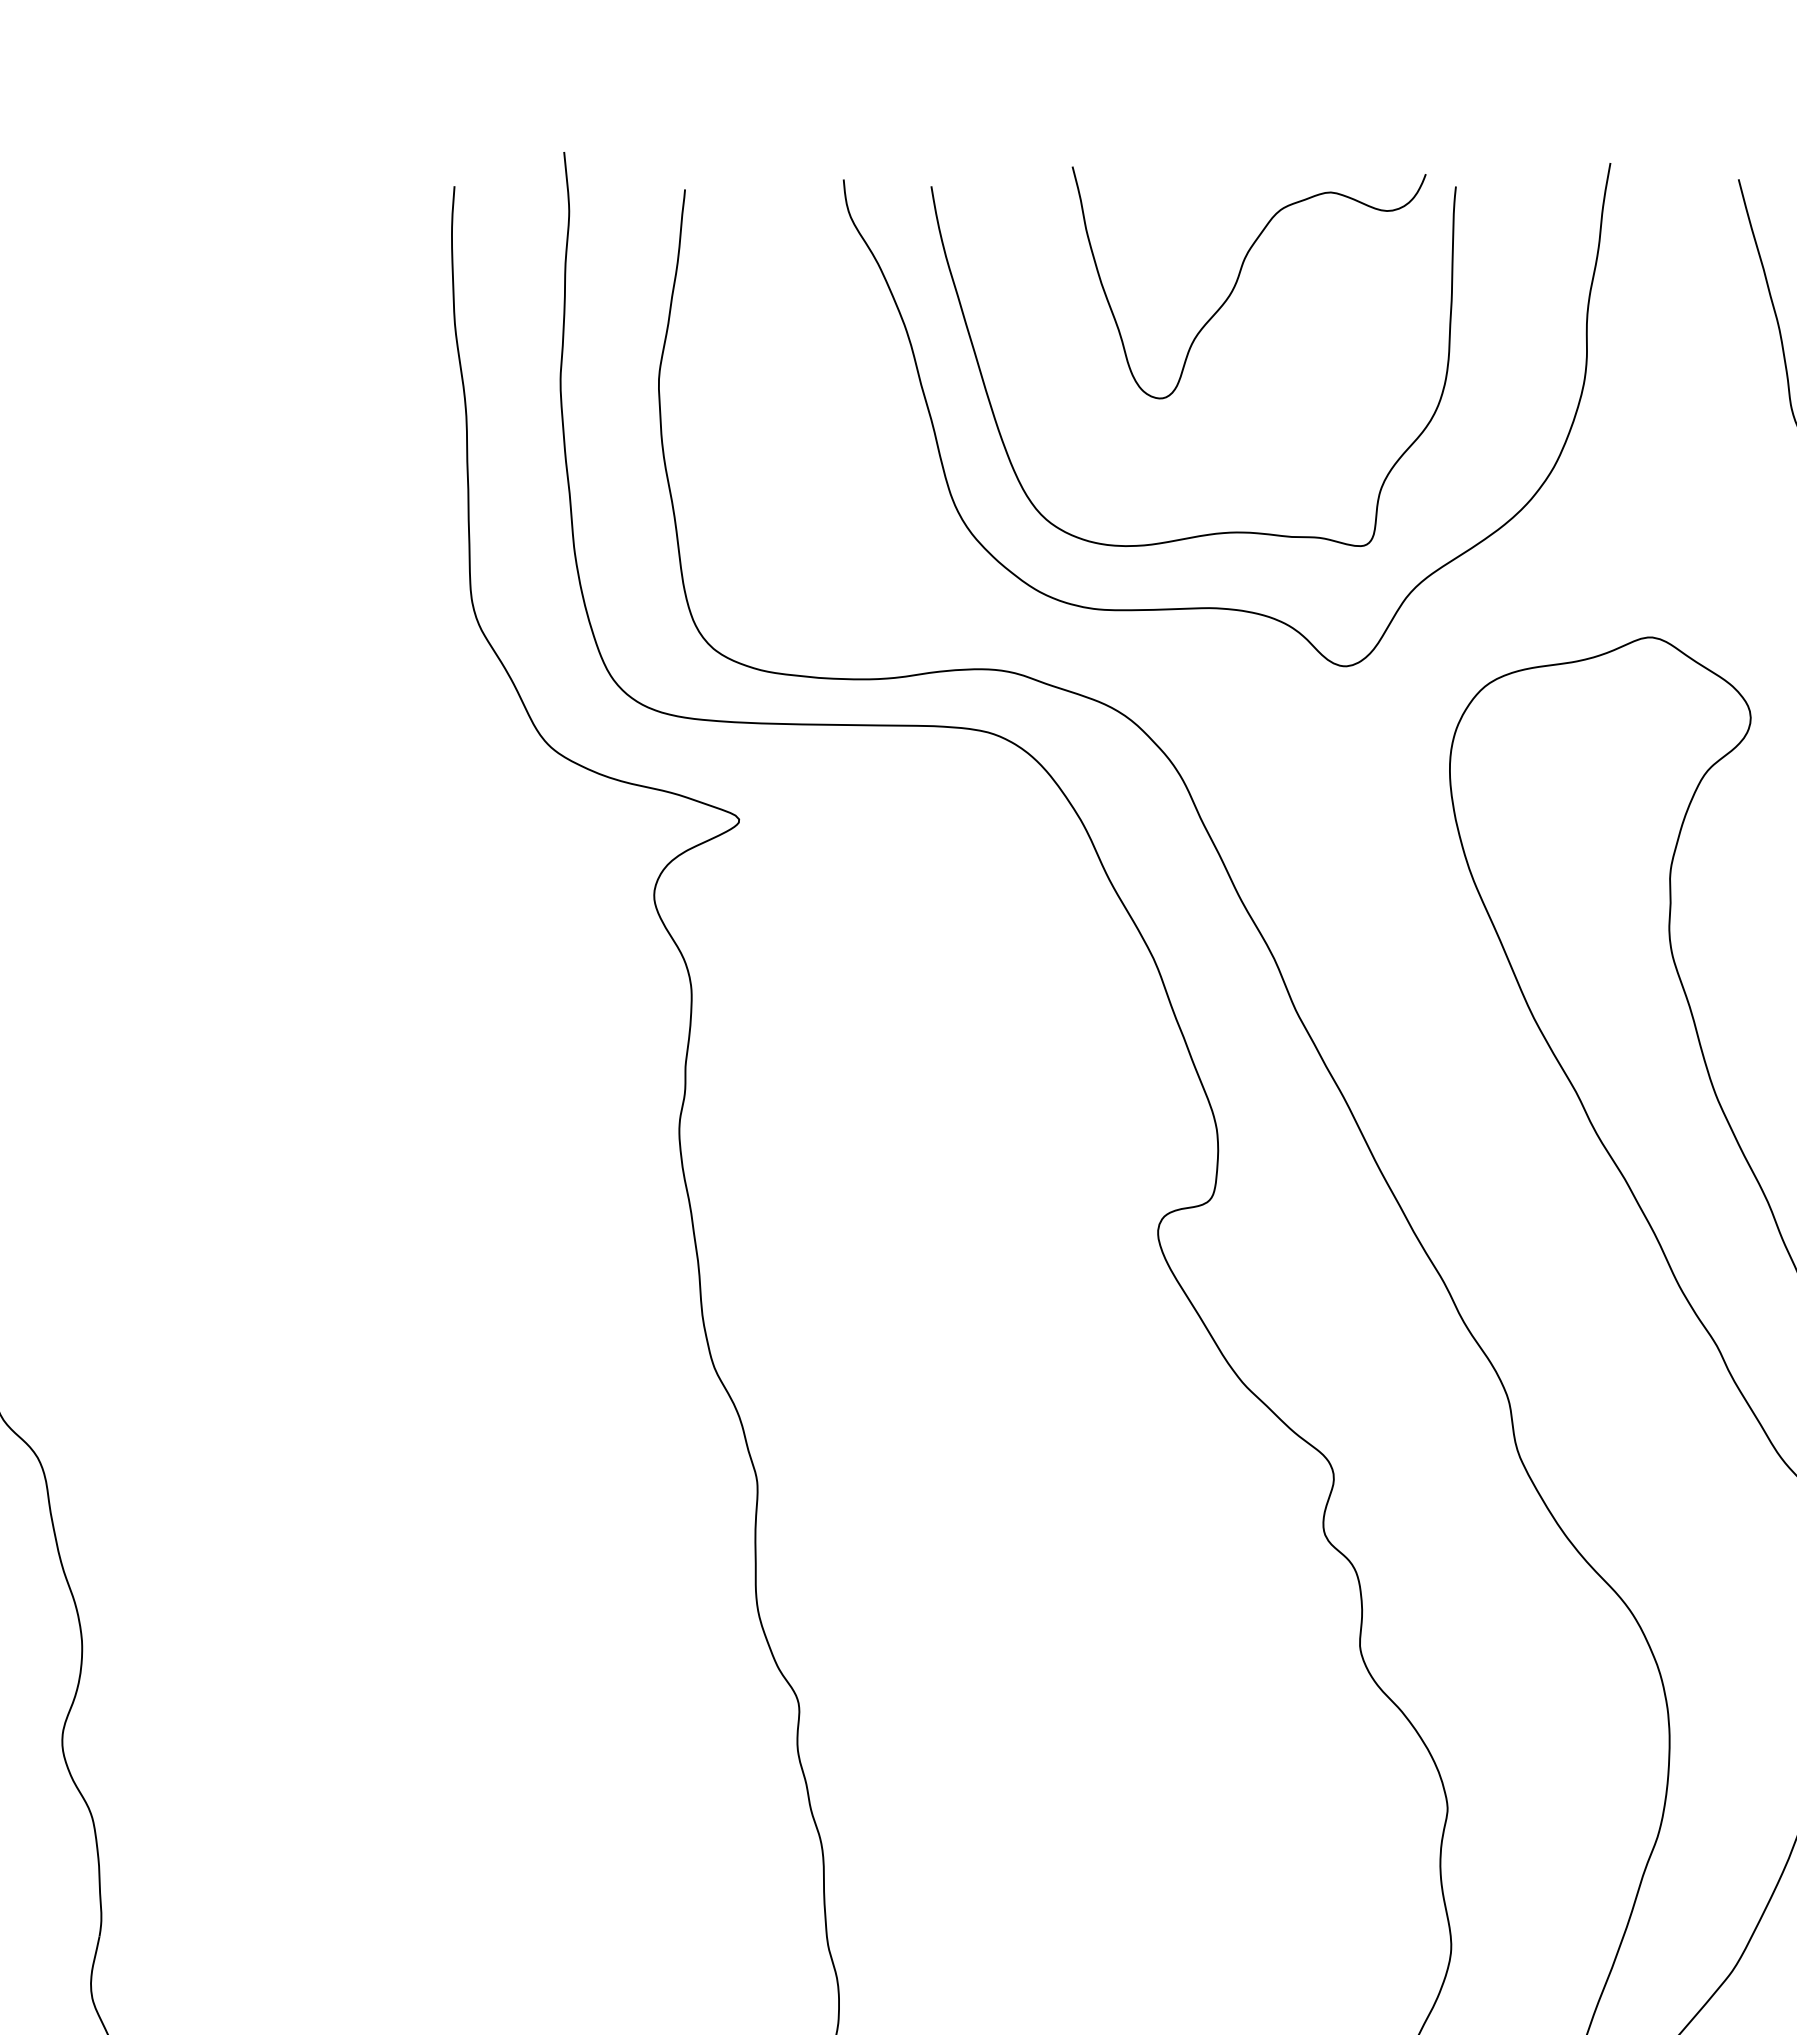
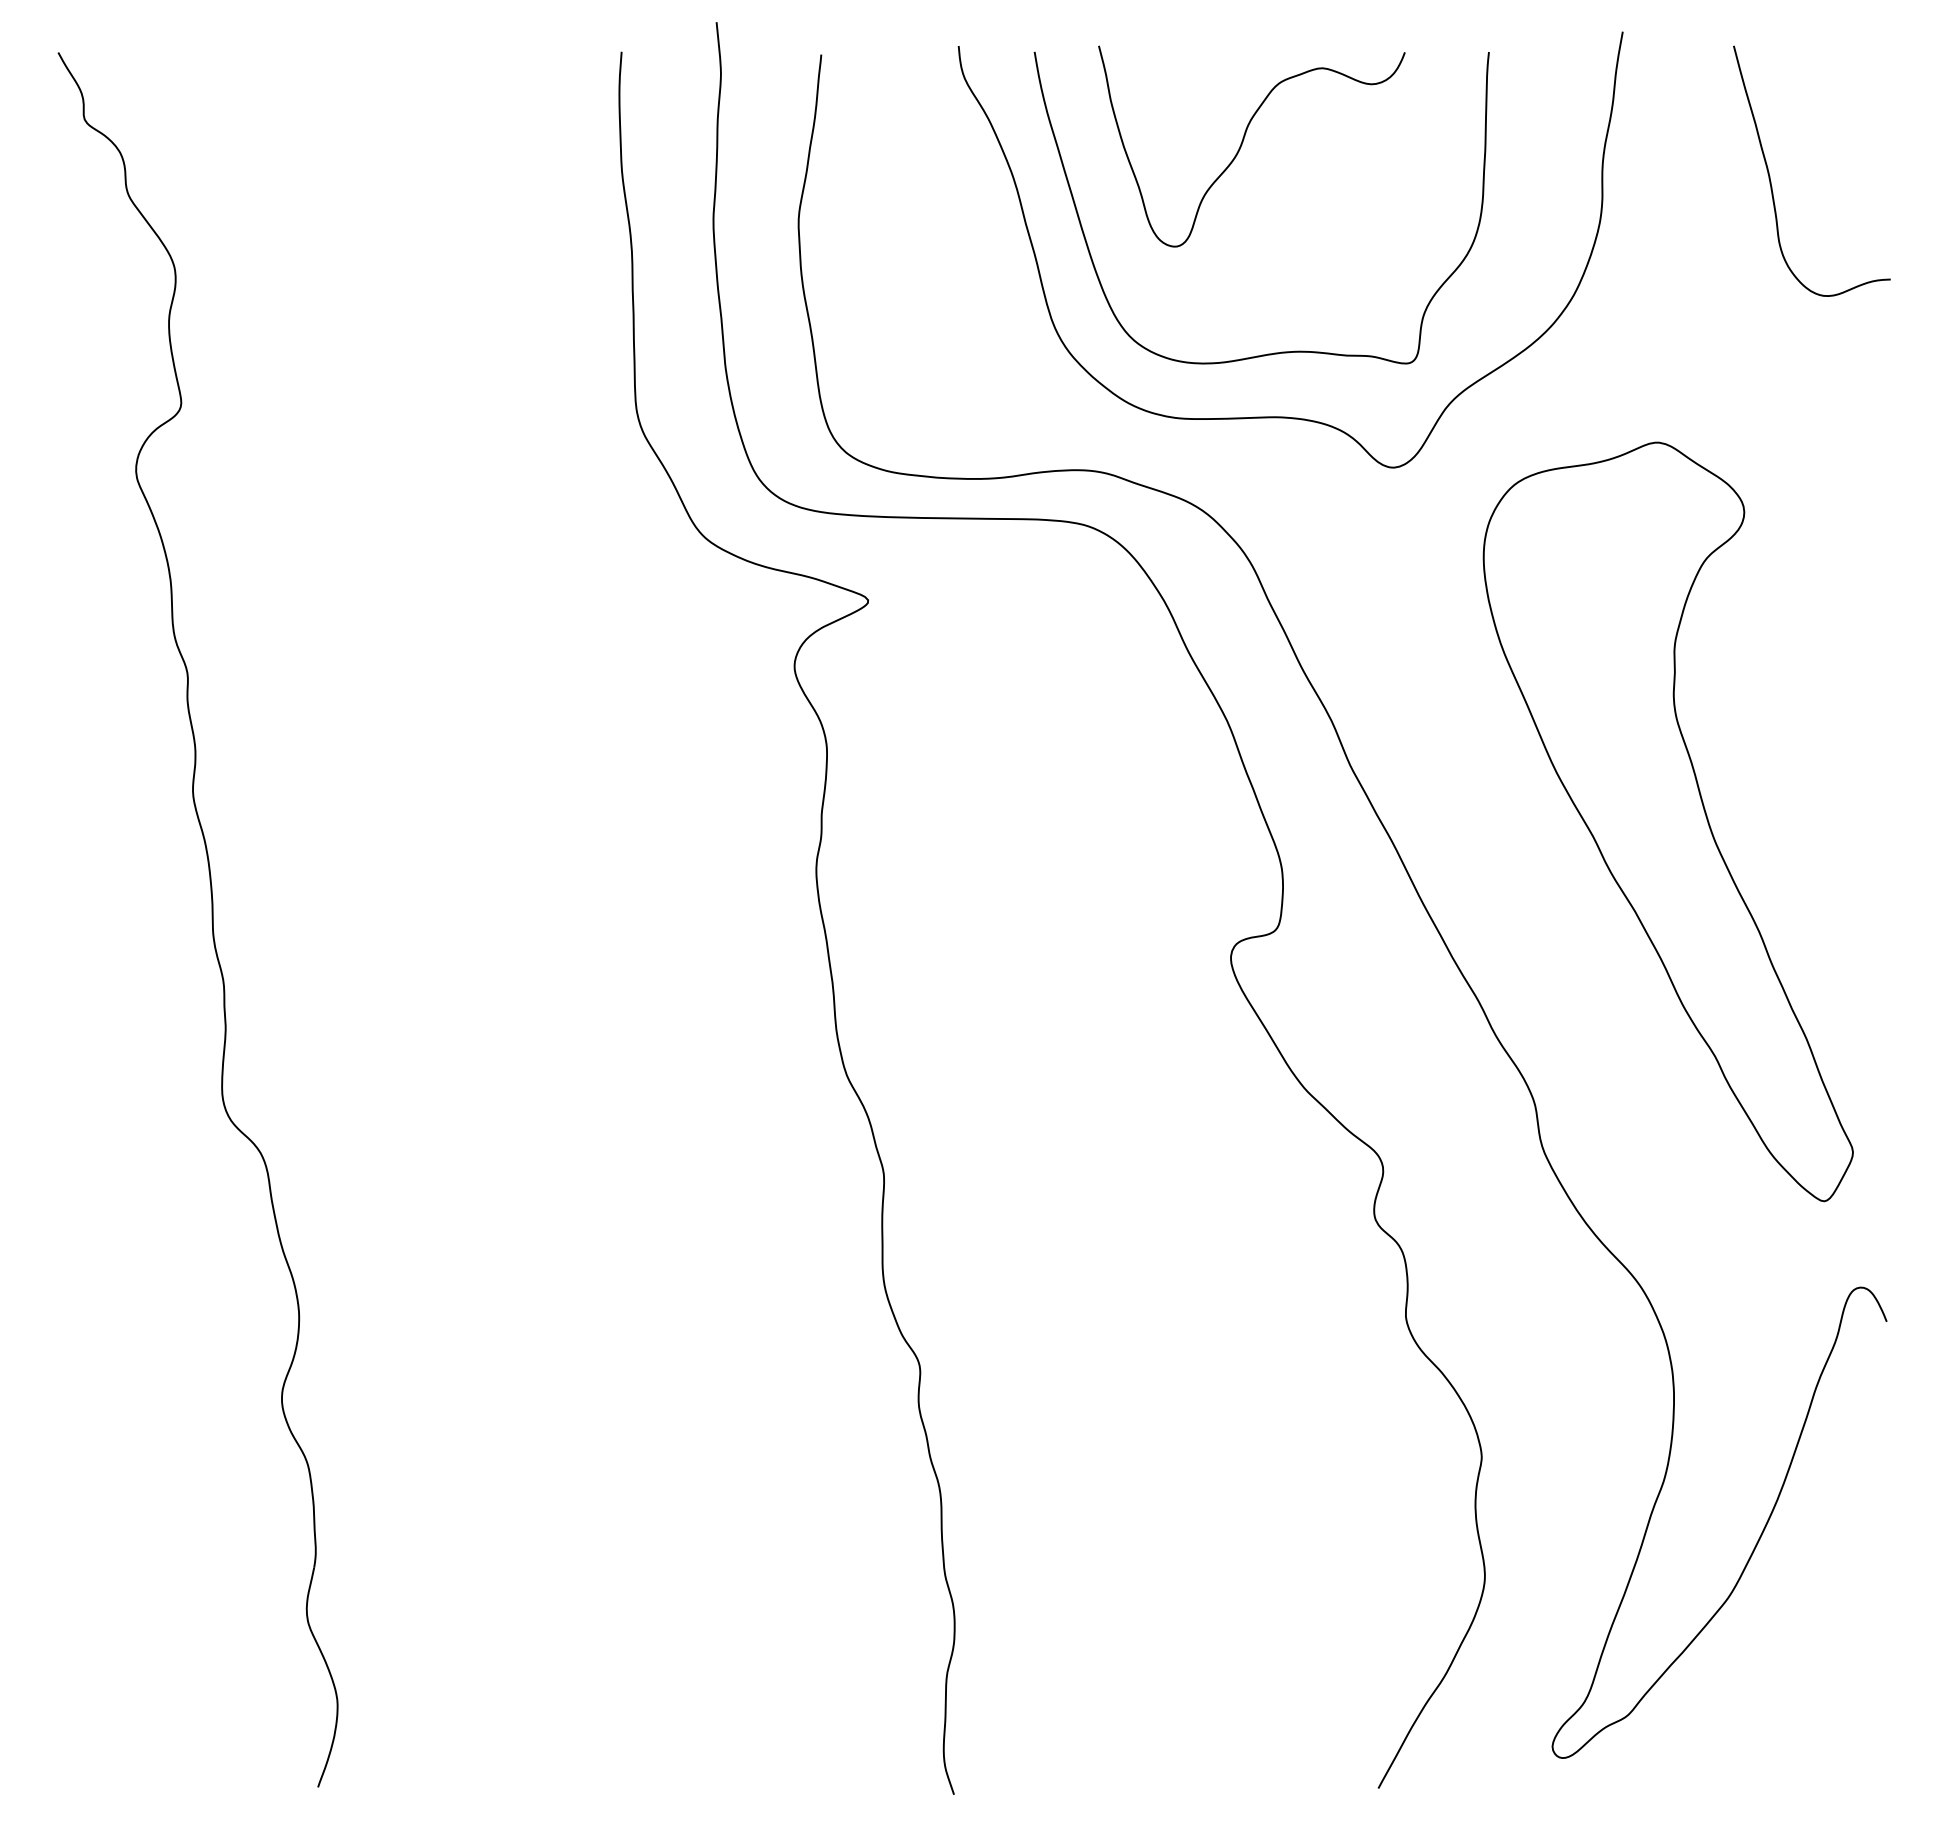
curve: (1239, 278) -> (1243, 142), moved

